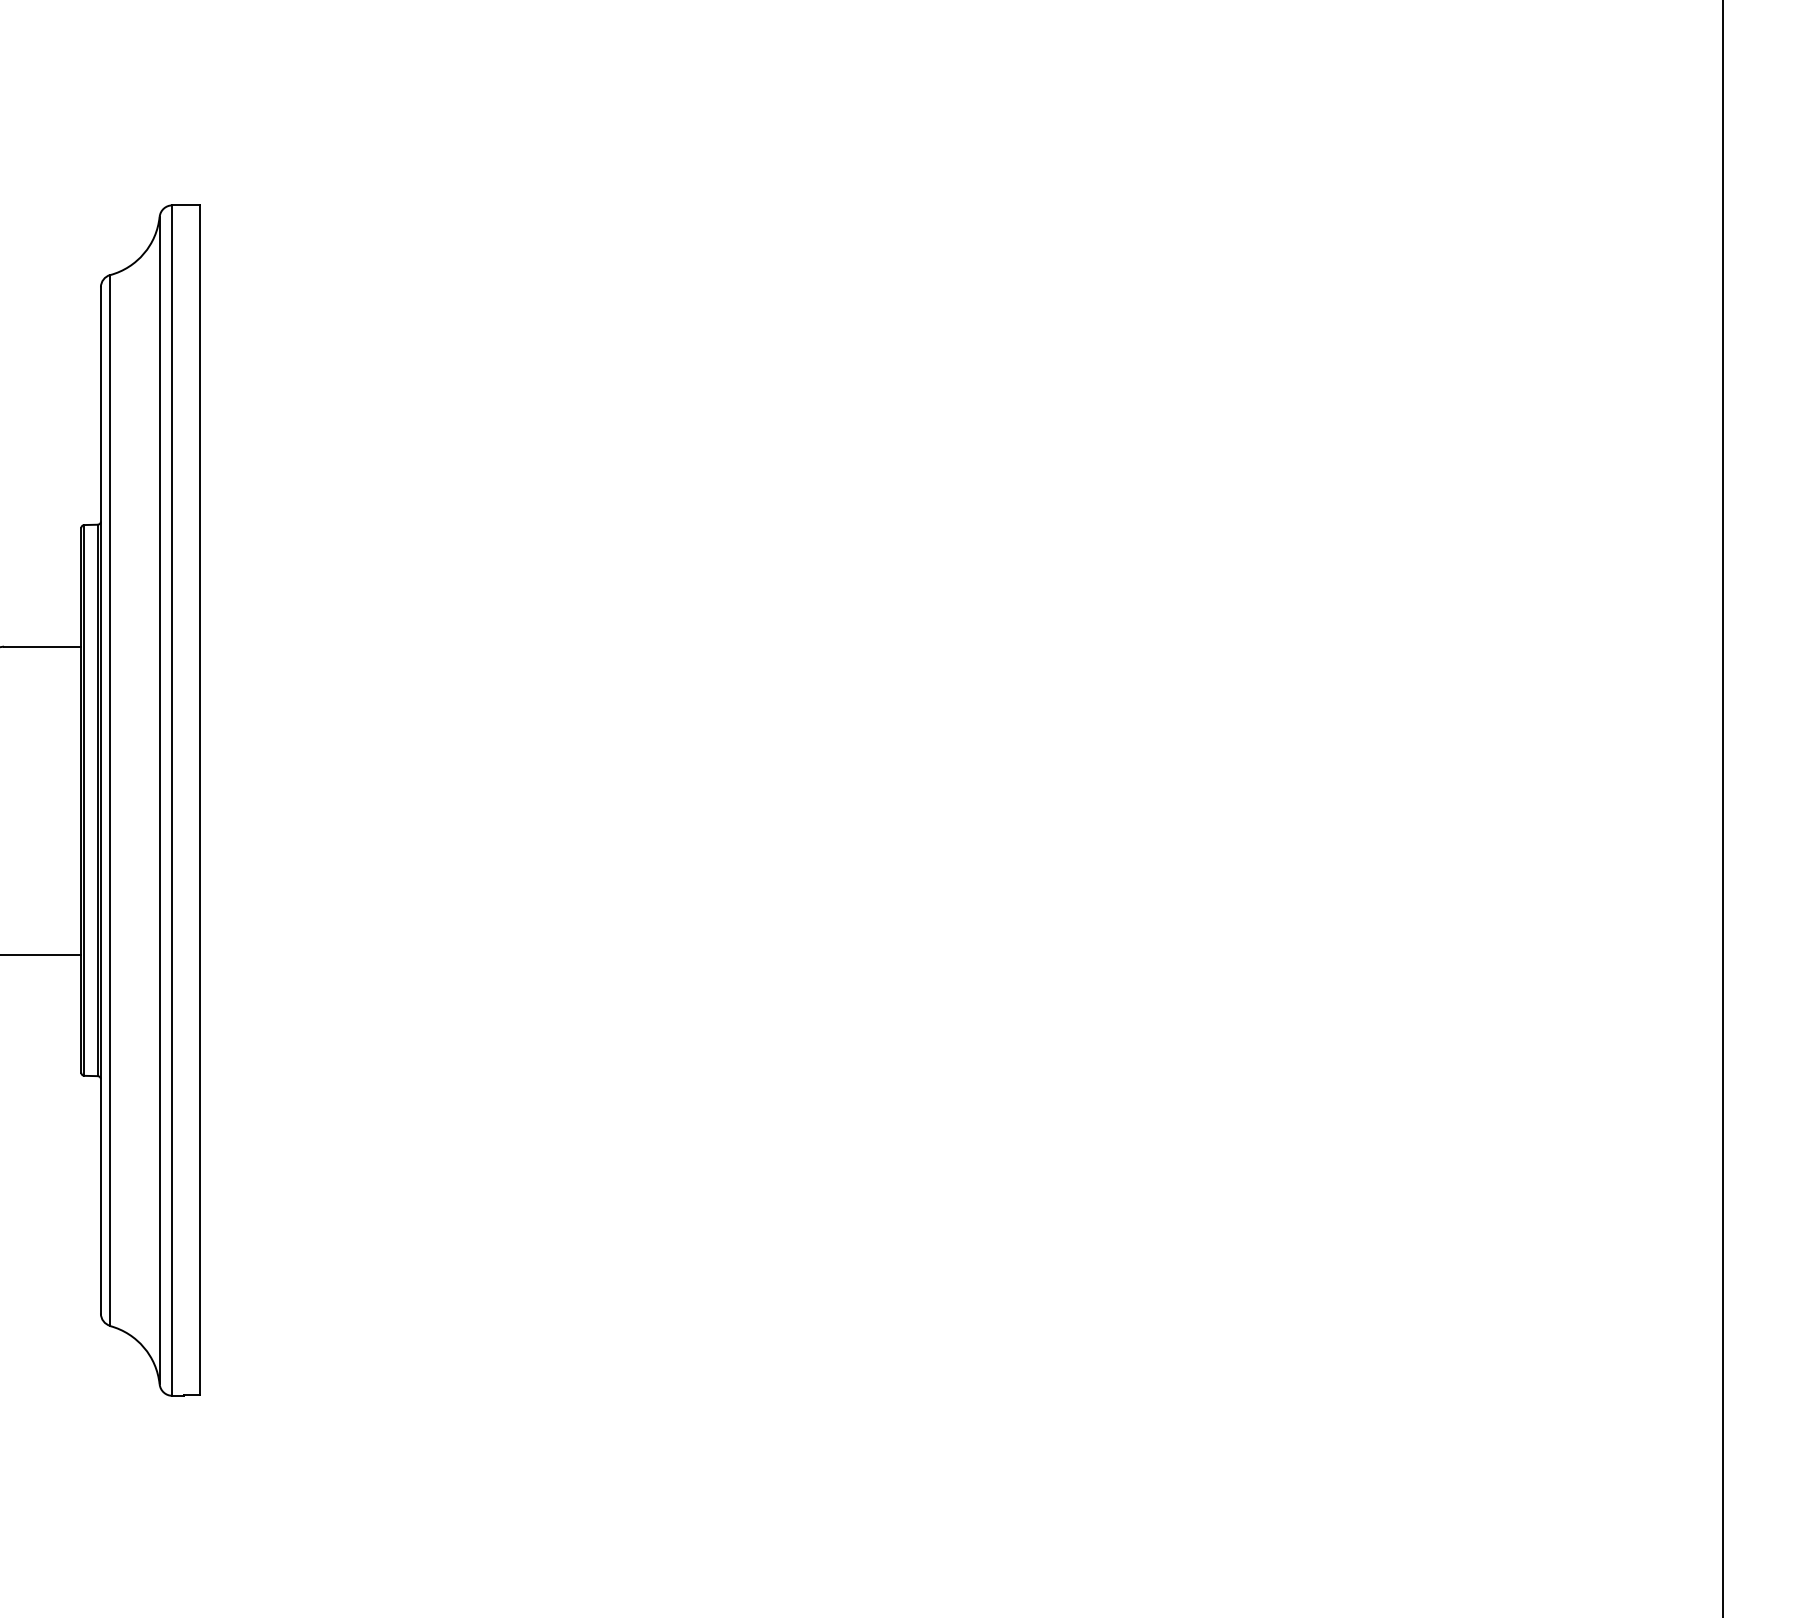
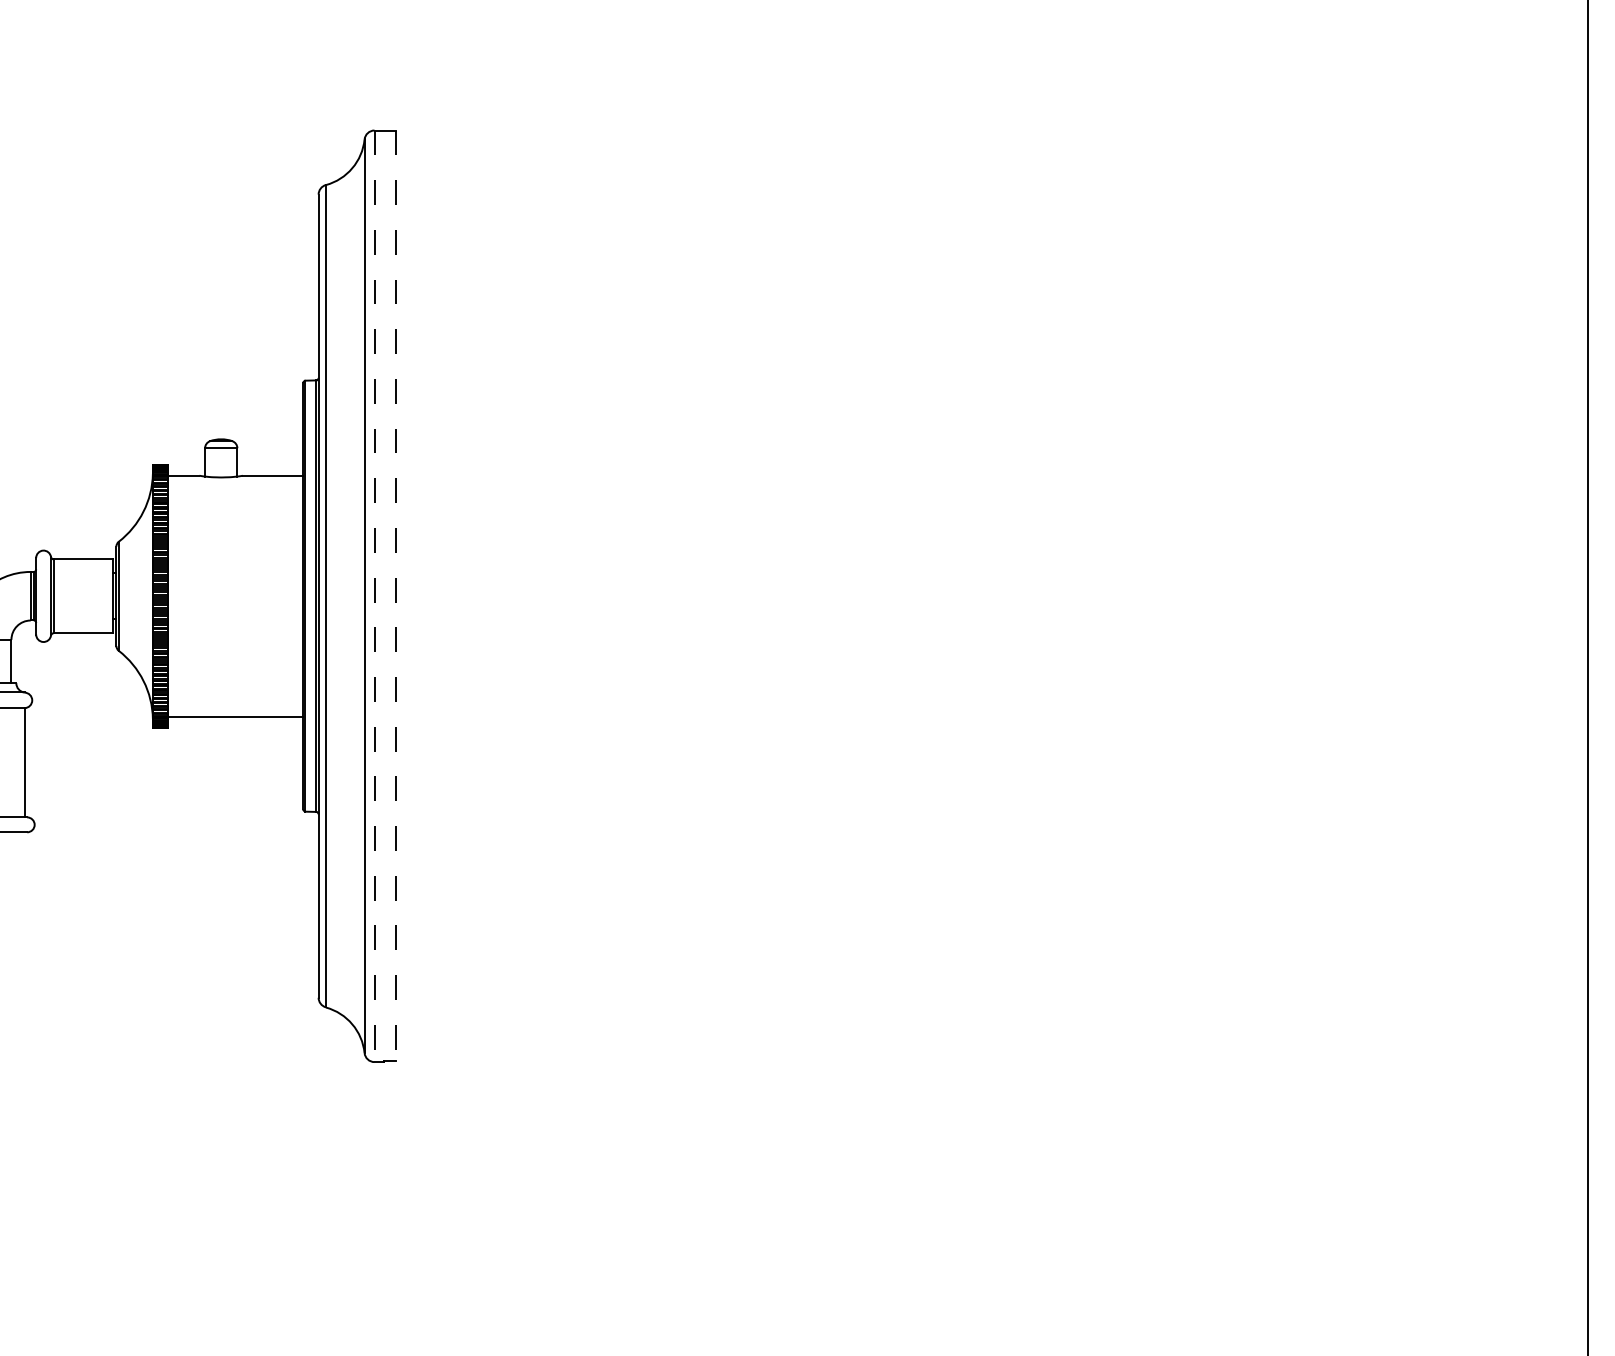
line: (172, 800) -> (374, 596), solid -> dashed
line: (200, 800) -> (396, 596), solid -> dashed

